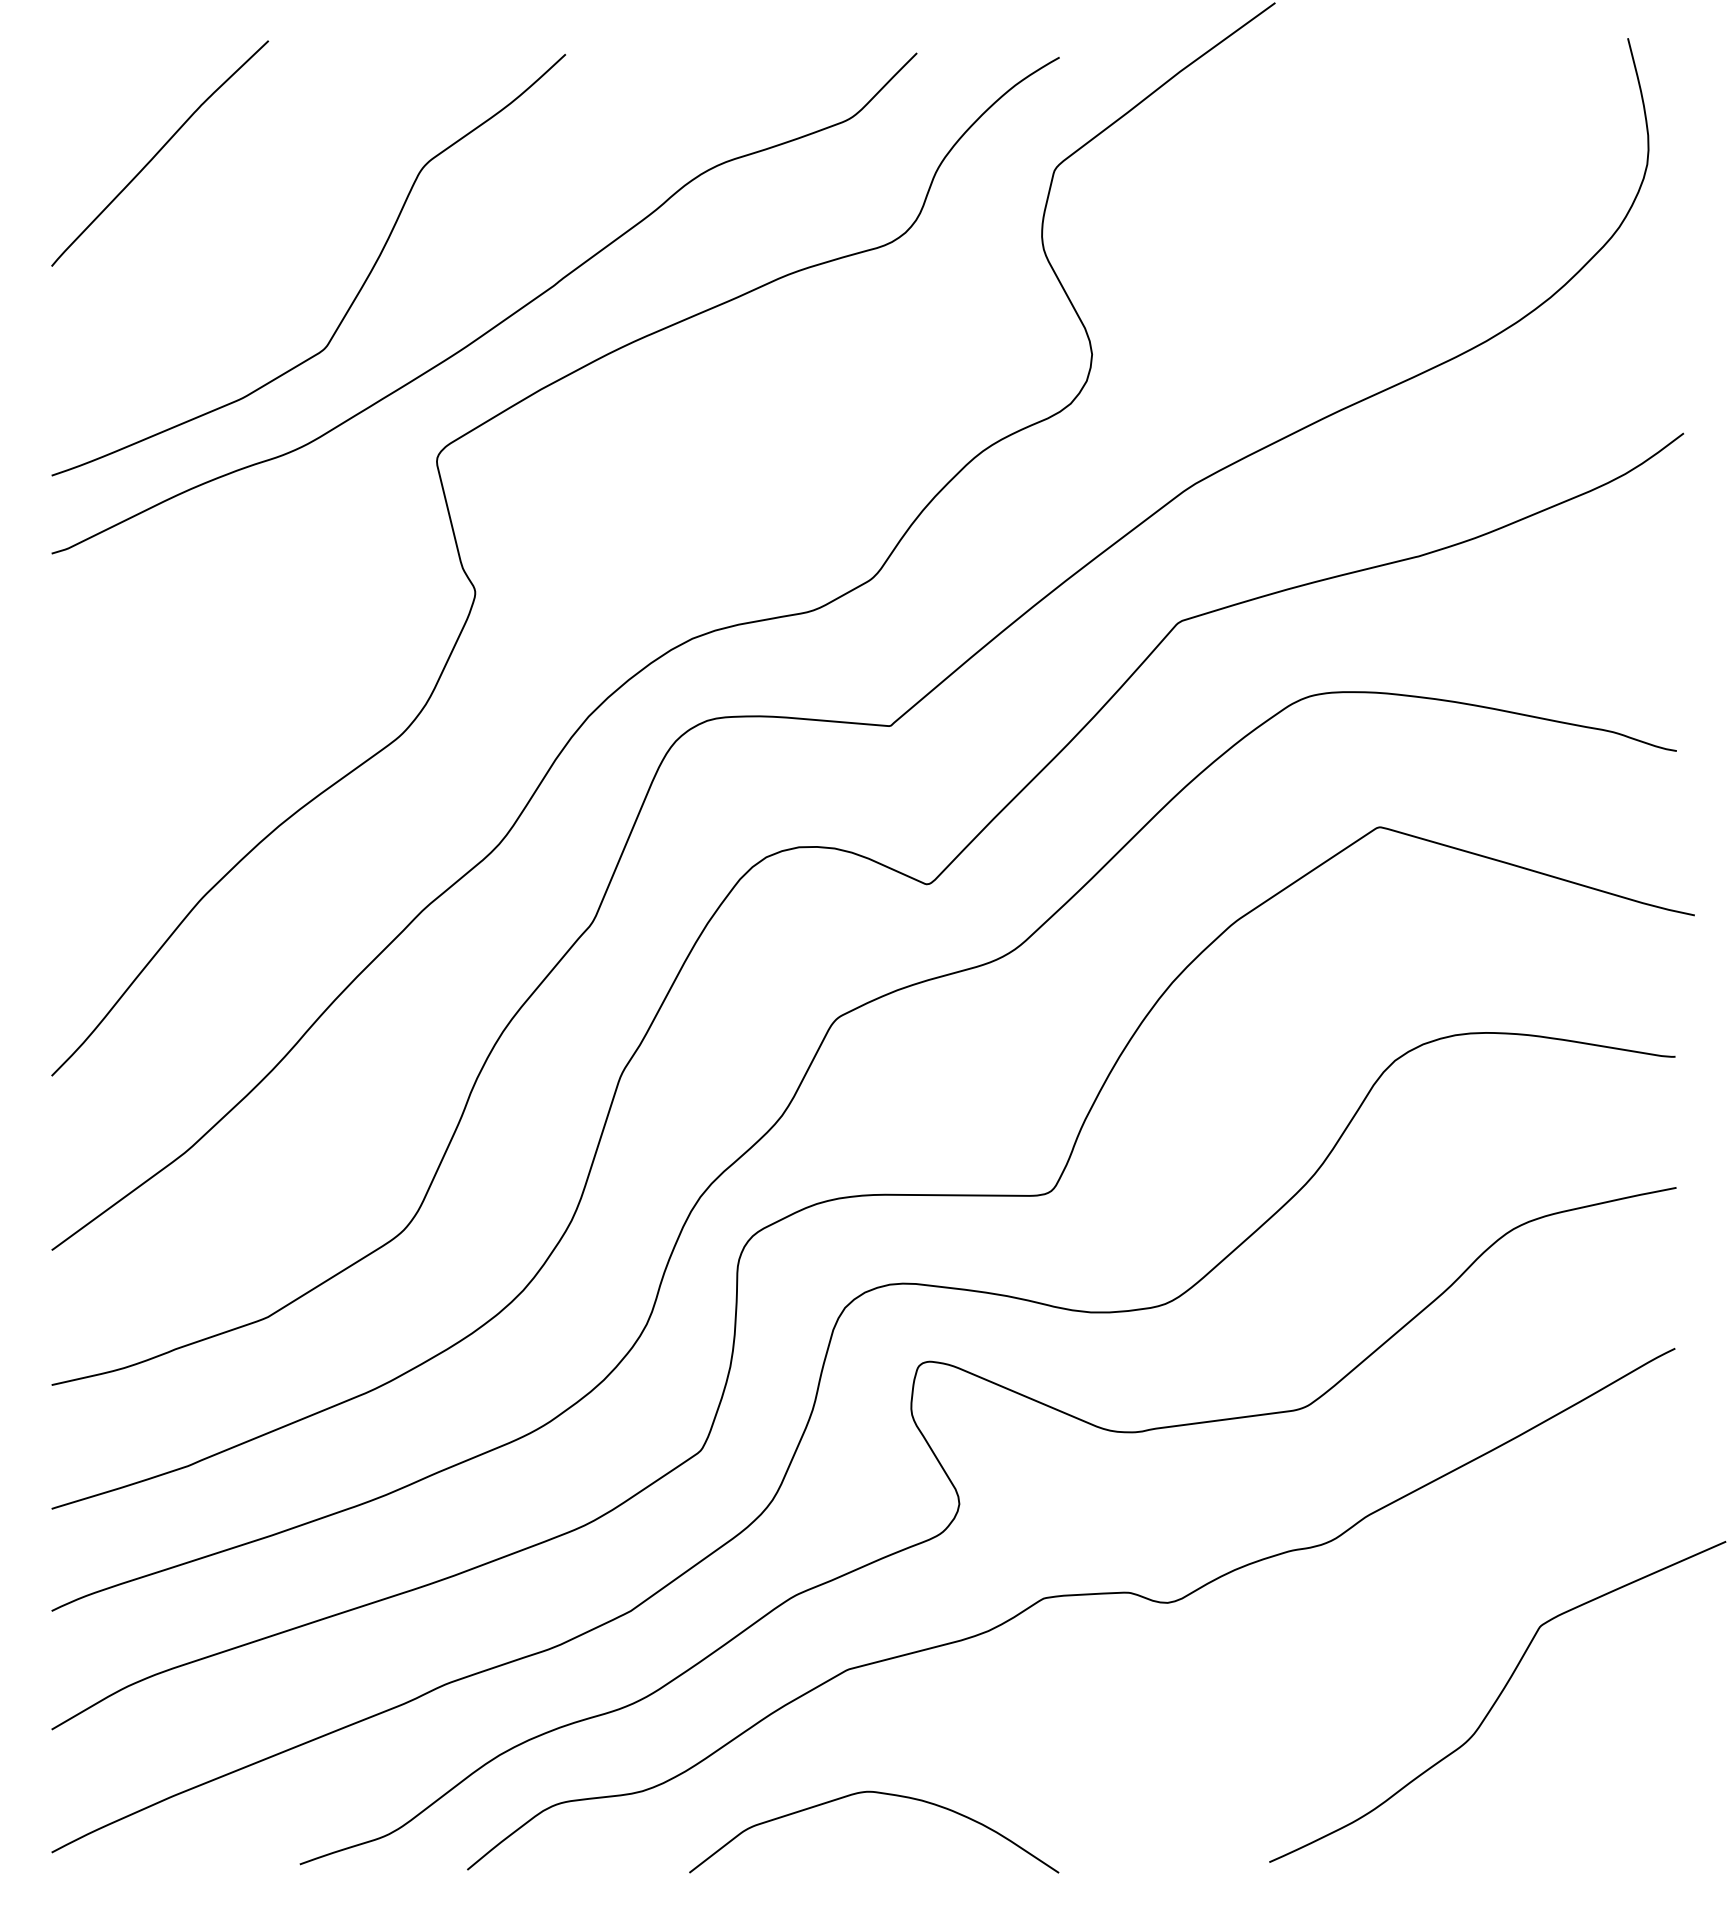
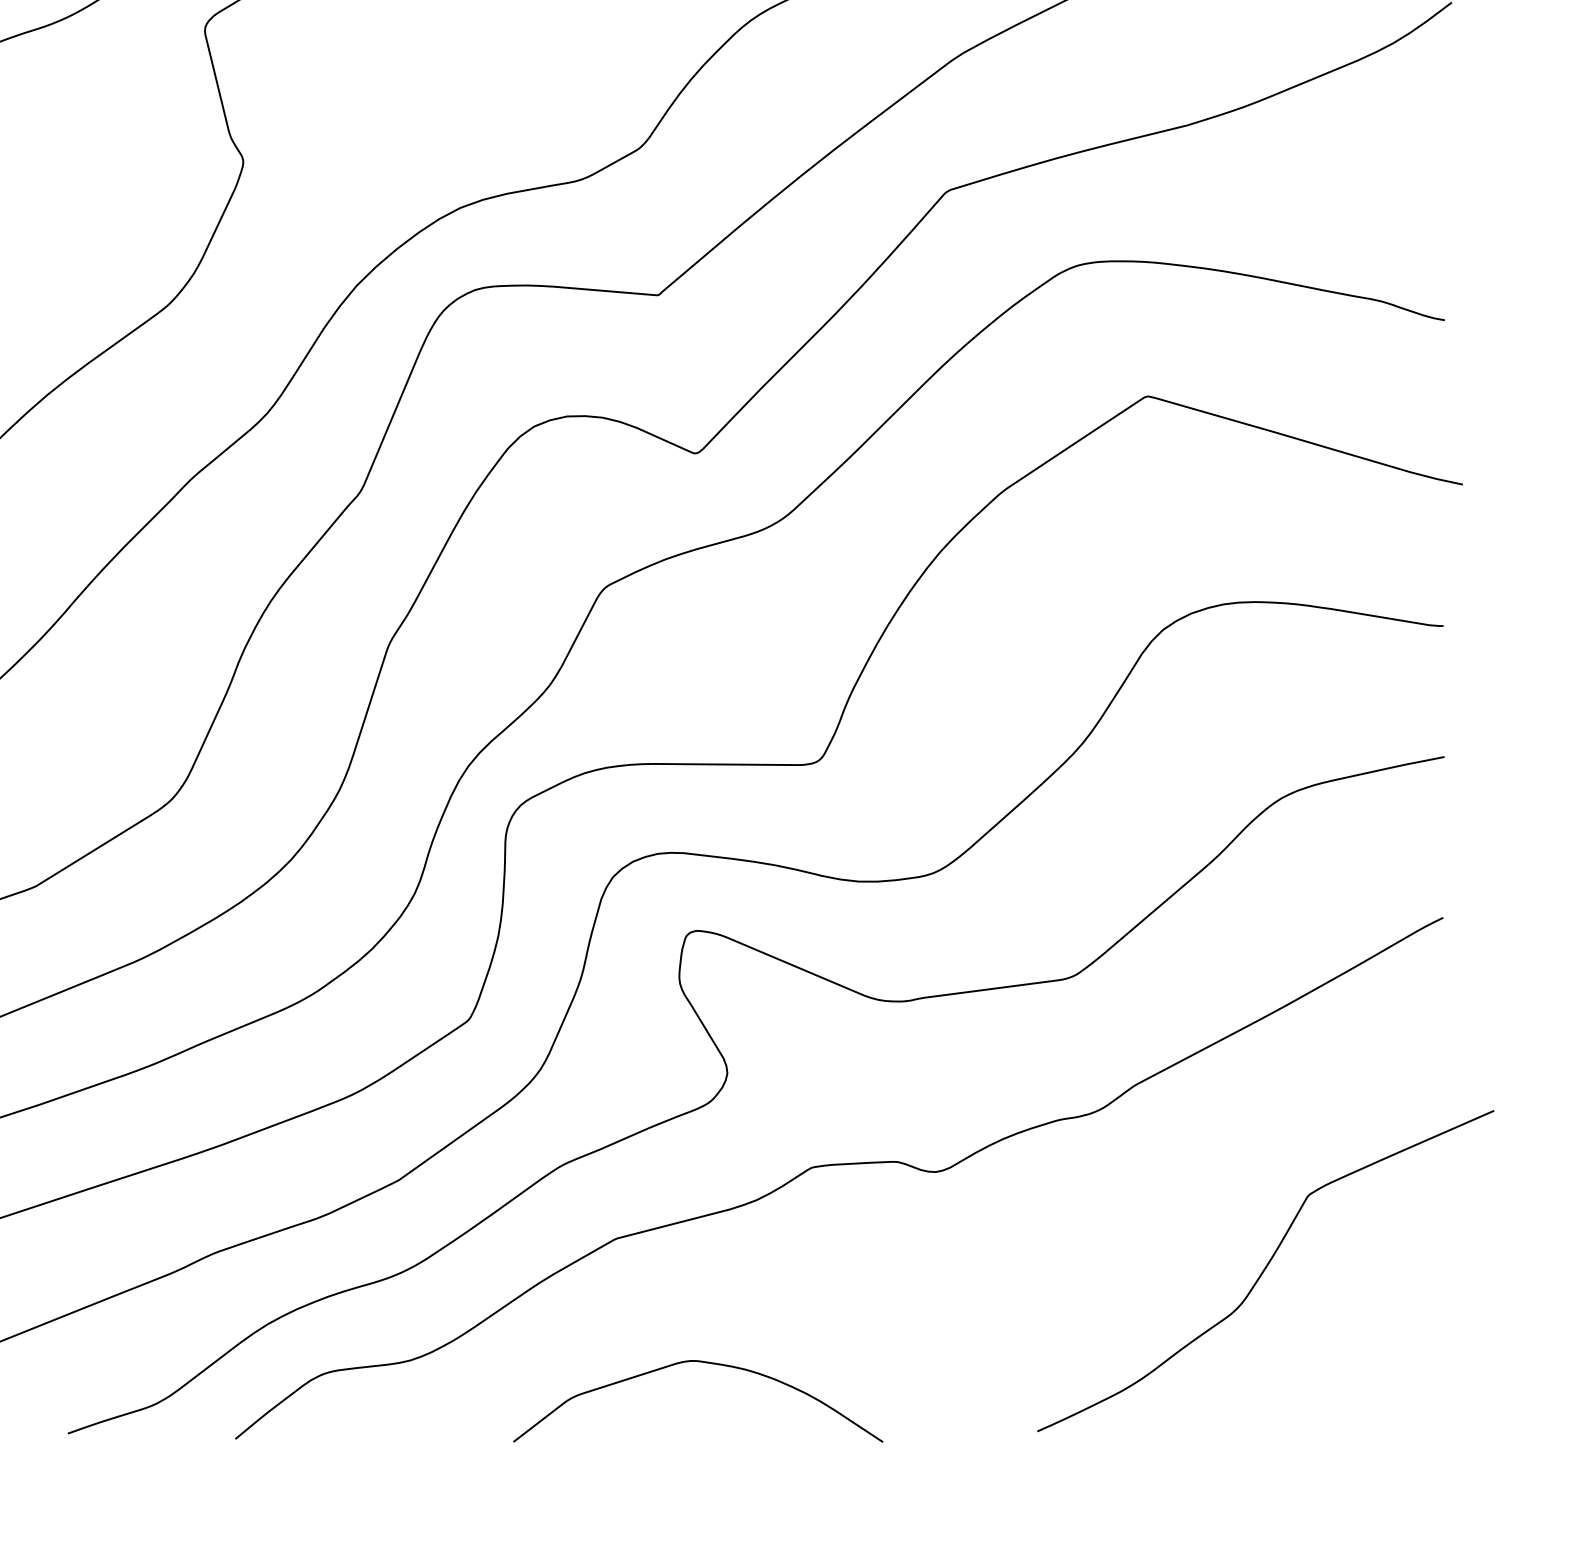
curve: (882, 1794) -> (706, 1363), moved

